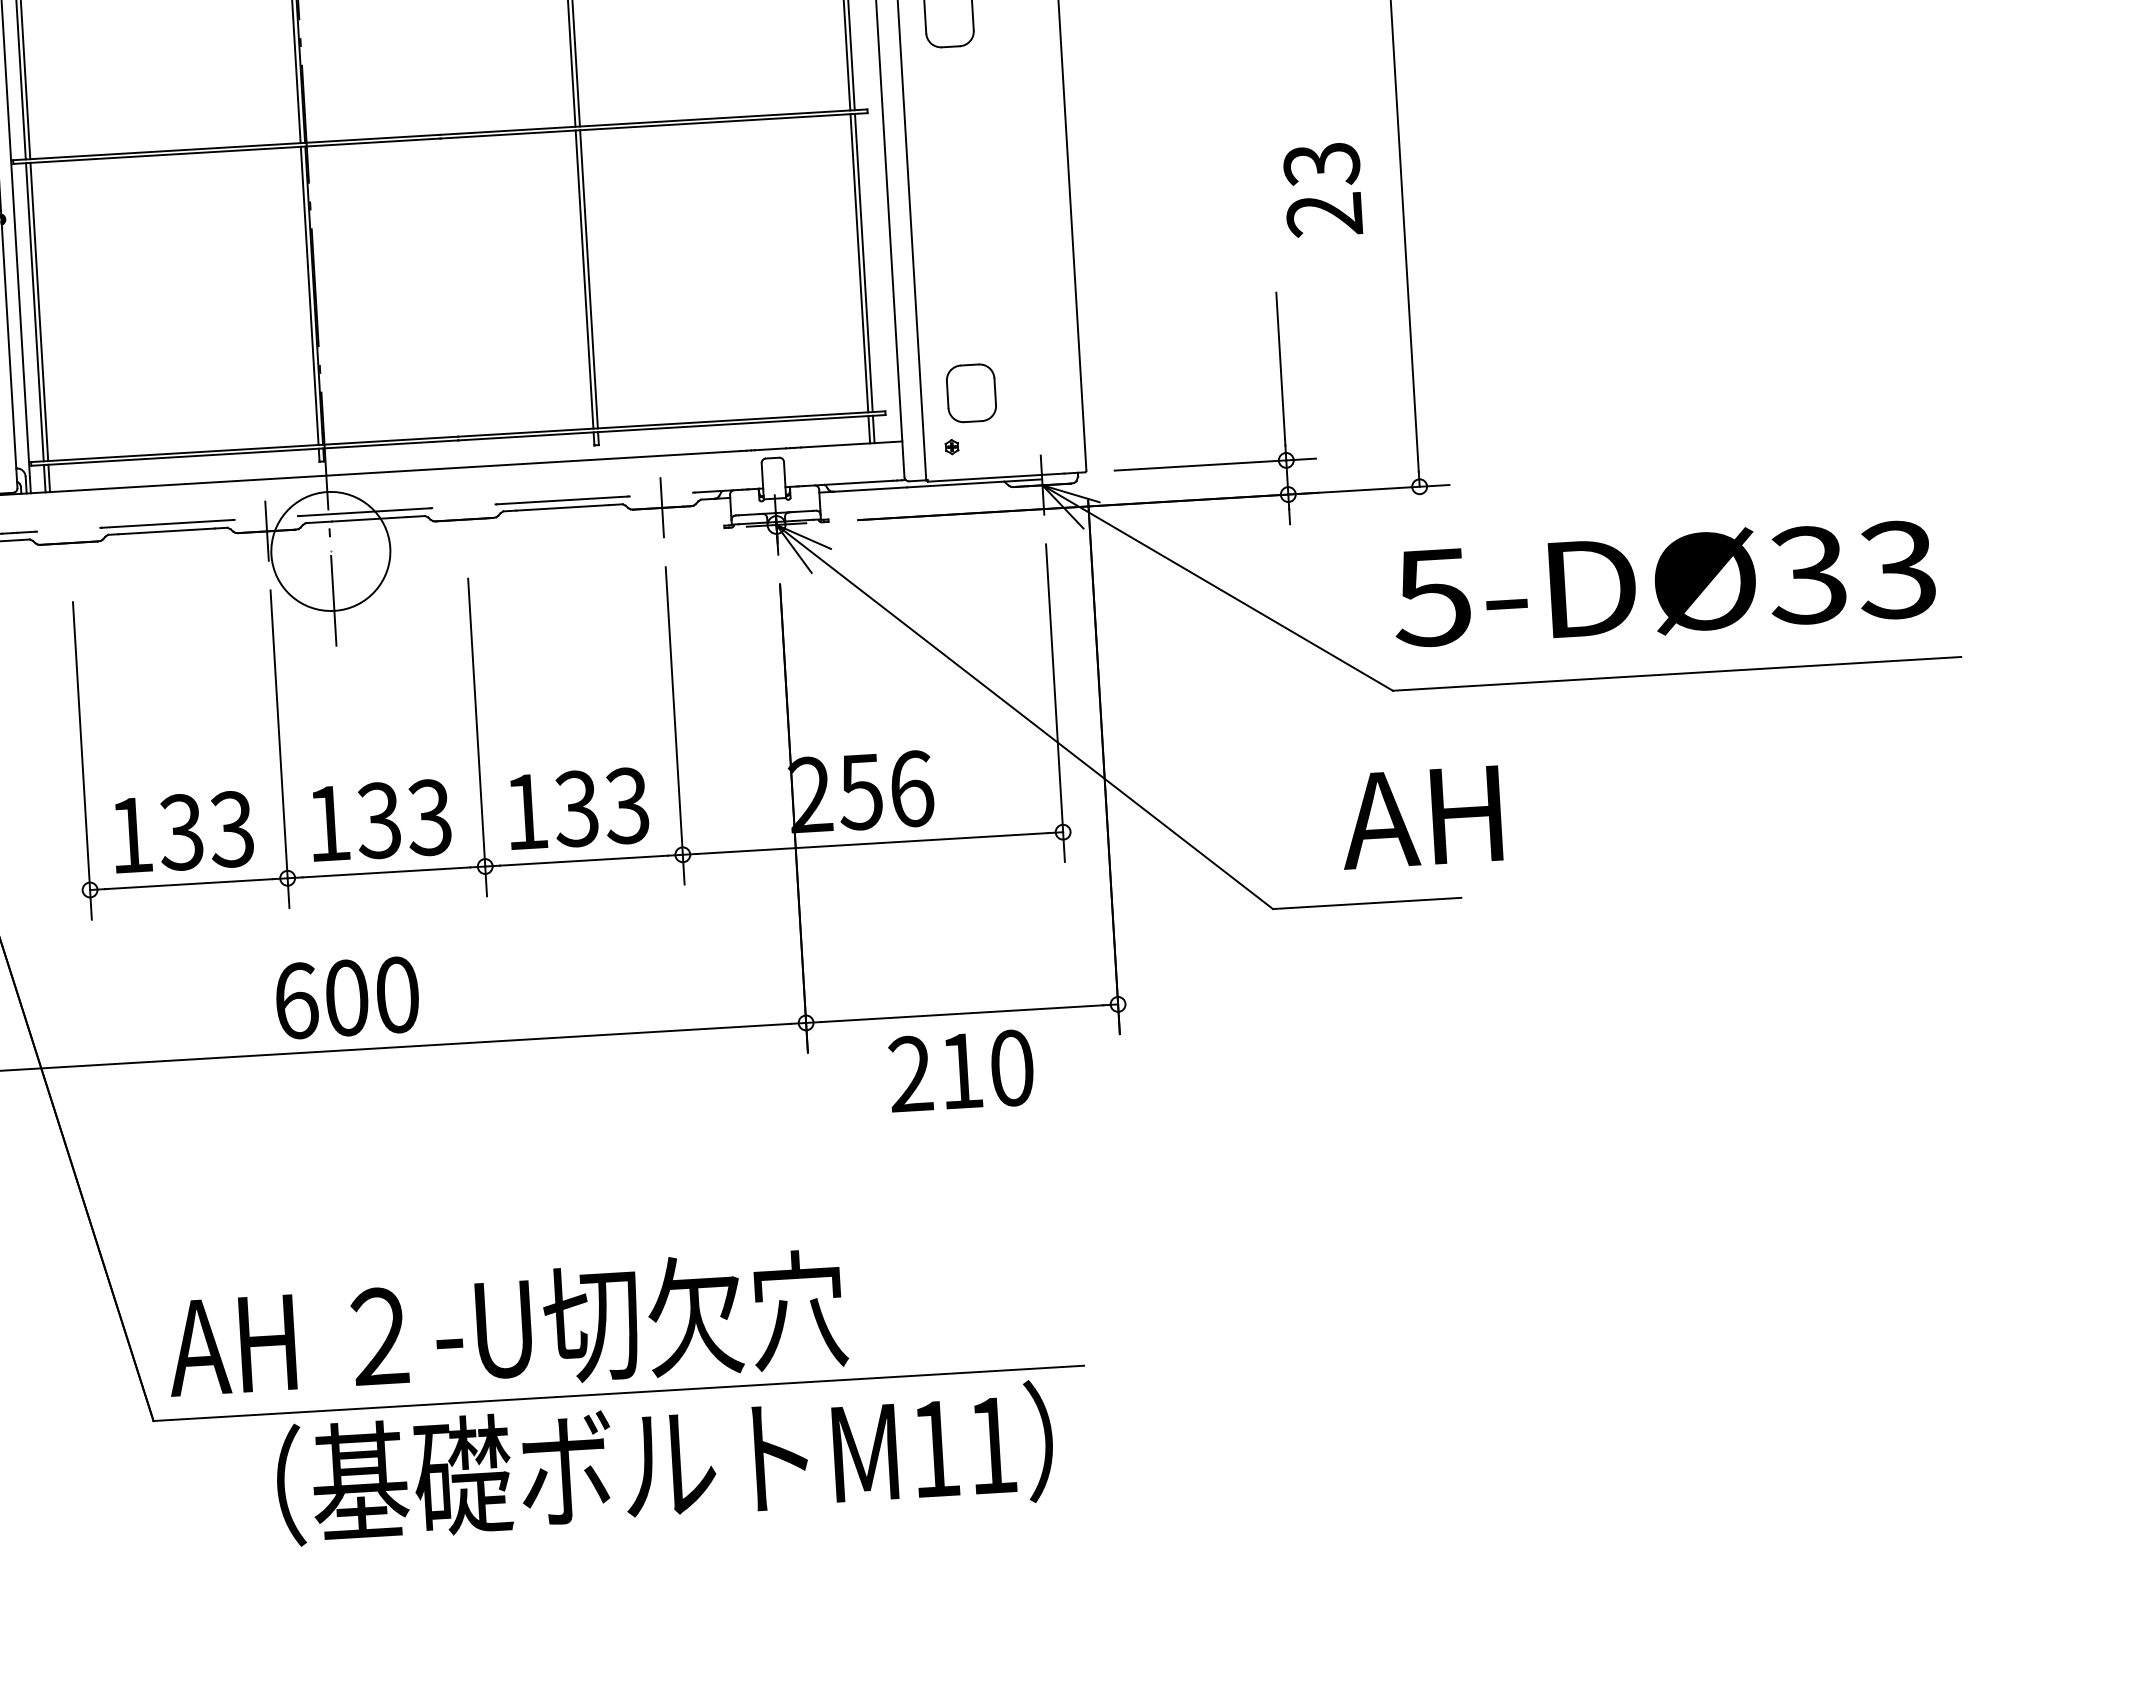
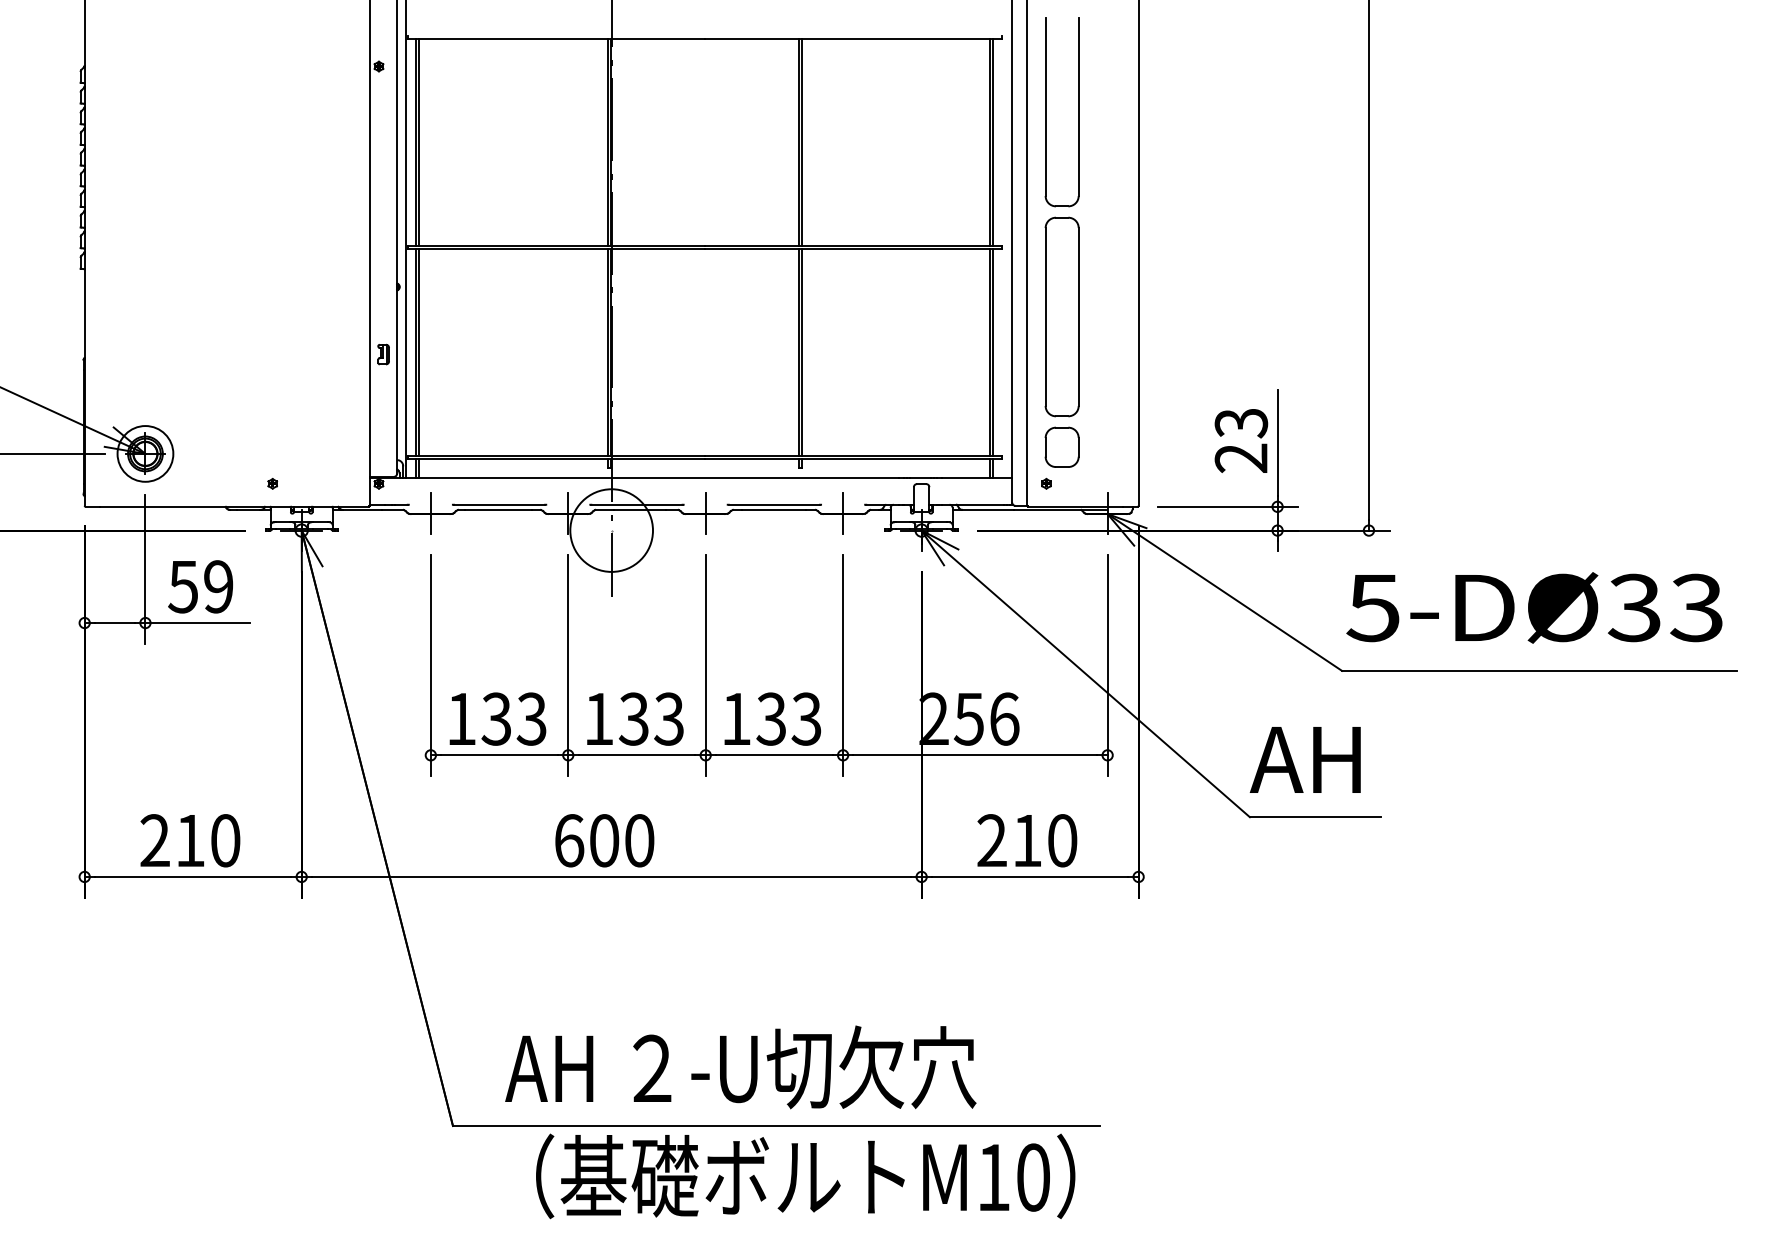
text: (1323, 189) -> (1241, 440), moved
part: (959, 205) -> (1061, 316), added
line: (464, 518) -> (705, 513), added
line: (68, 542) -> (430, 513), added
text: (1419, 817) -> (1304, 759), moved
text: (961, 1070) -> (1027, 840), moved
text: (506, 1327) -> (740, 1067), moved
text: (992, 1445) -> (1033, 1177), M11 -> M10

